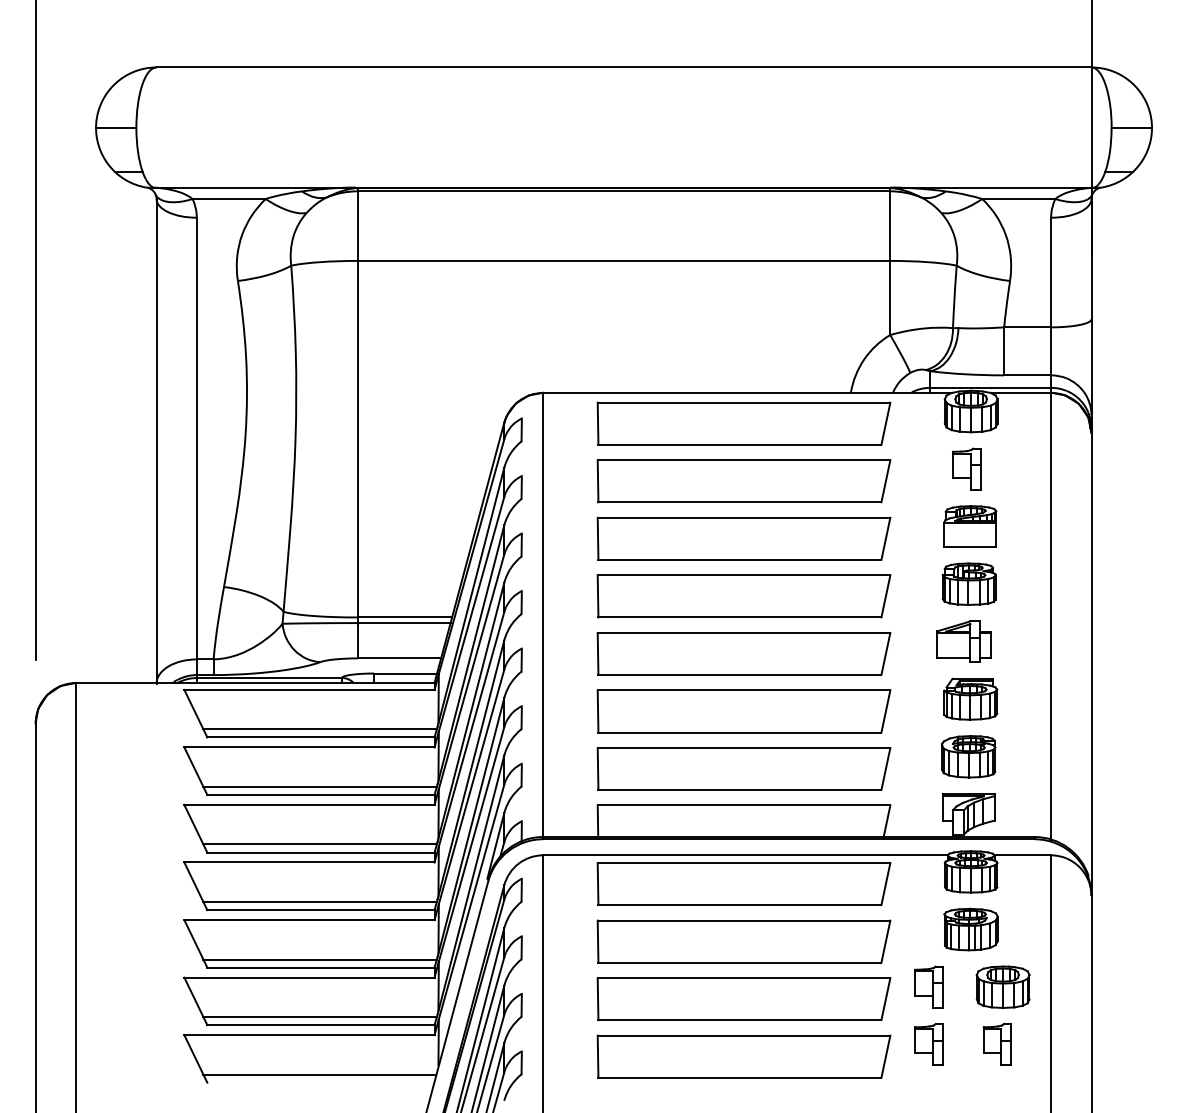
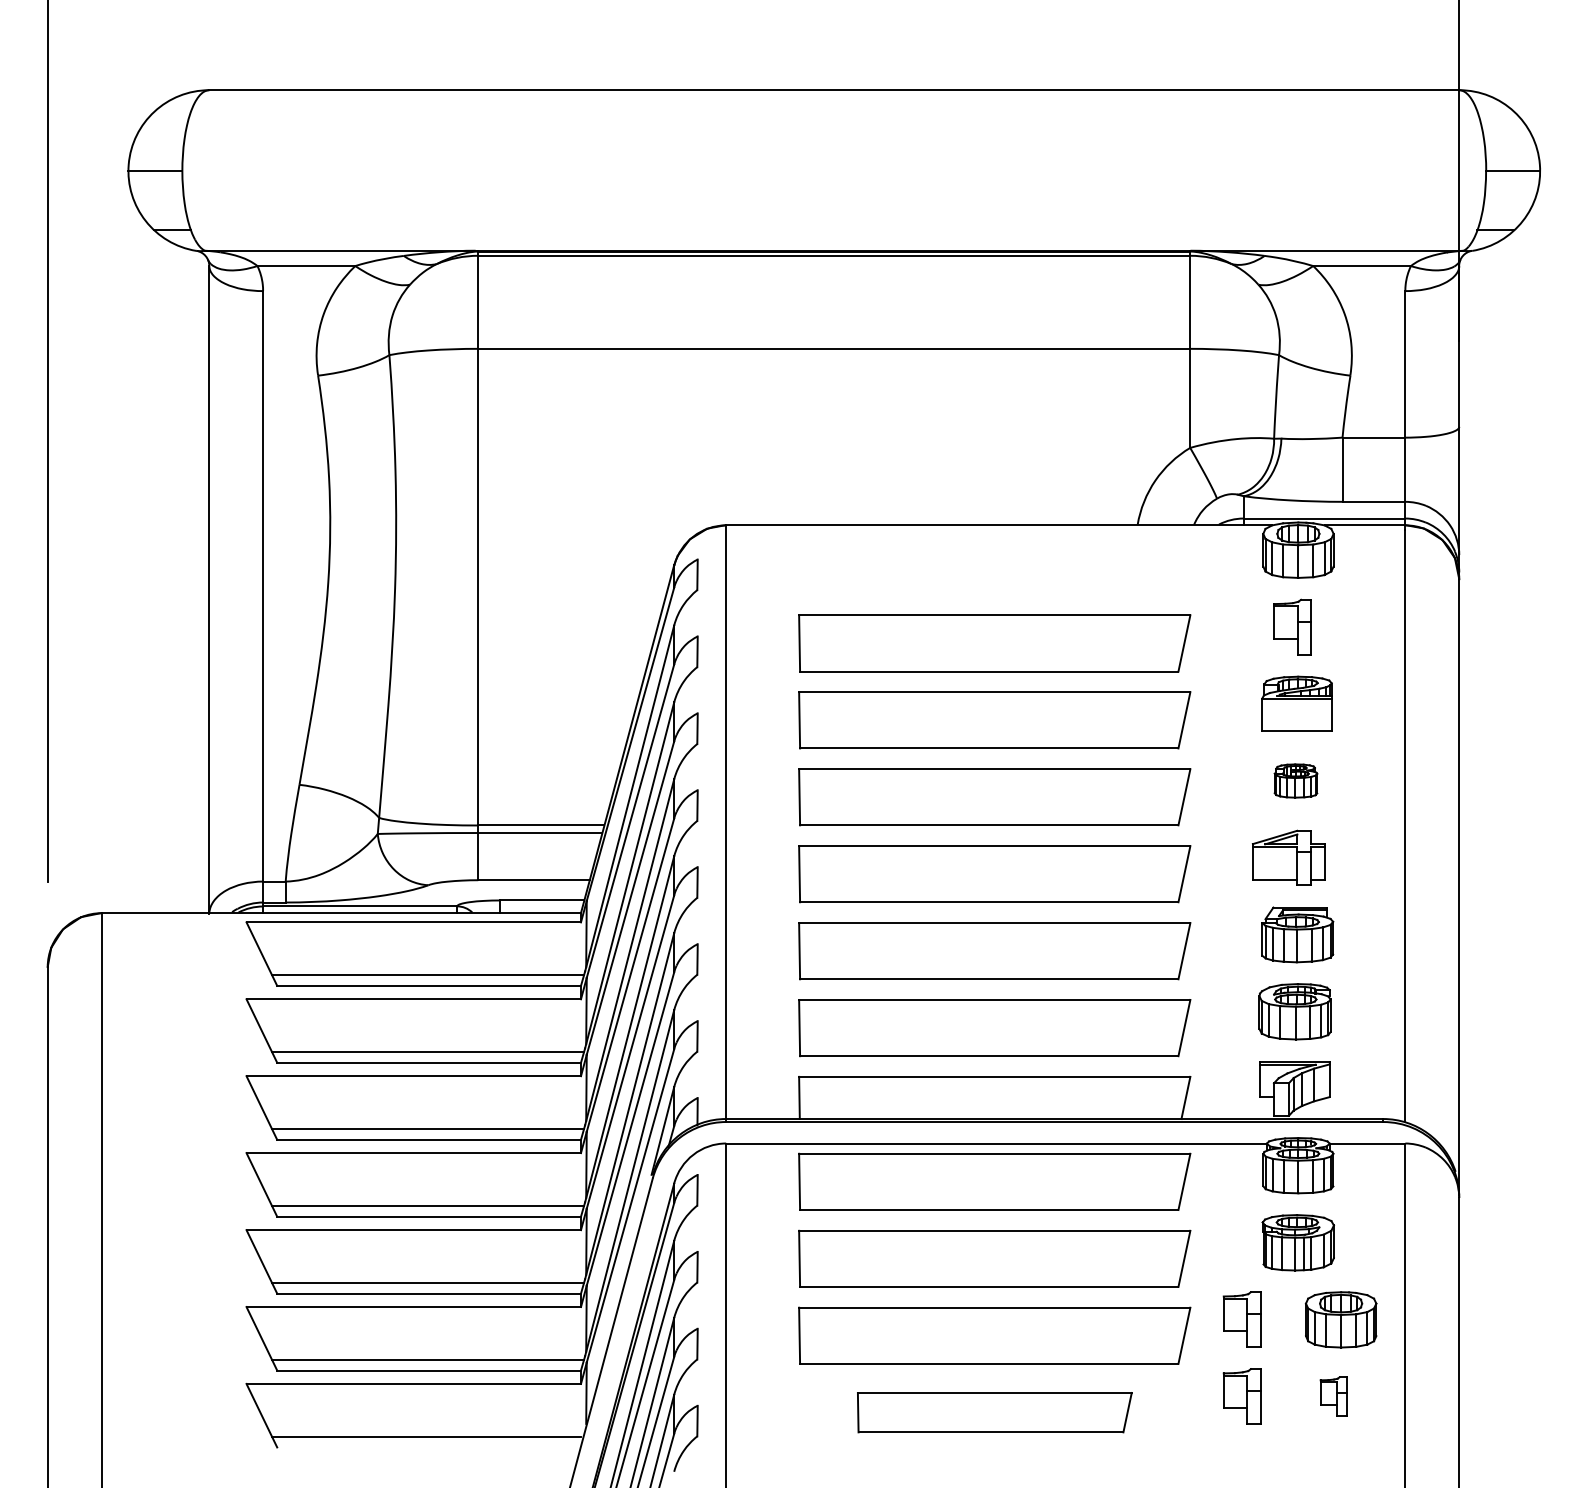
part: (743, 423) -> (994, 566), removed
part: (969, 583) -> (1295, 780), size x0.6
part: (997, 1044) -> (1333, 1396), size x0.7
part: (743, 1056) -> (994, 1412), size x0.7

